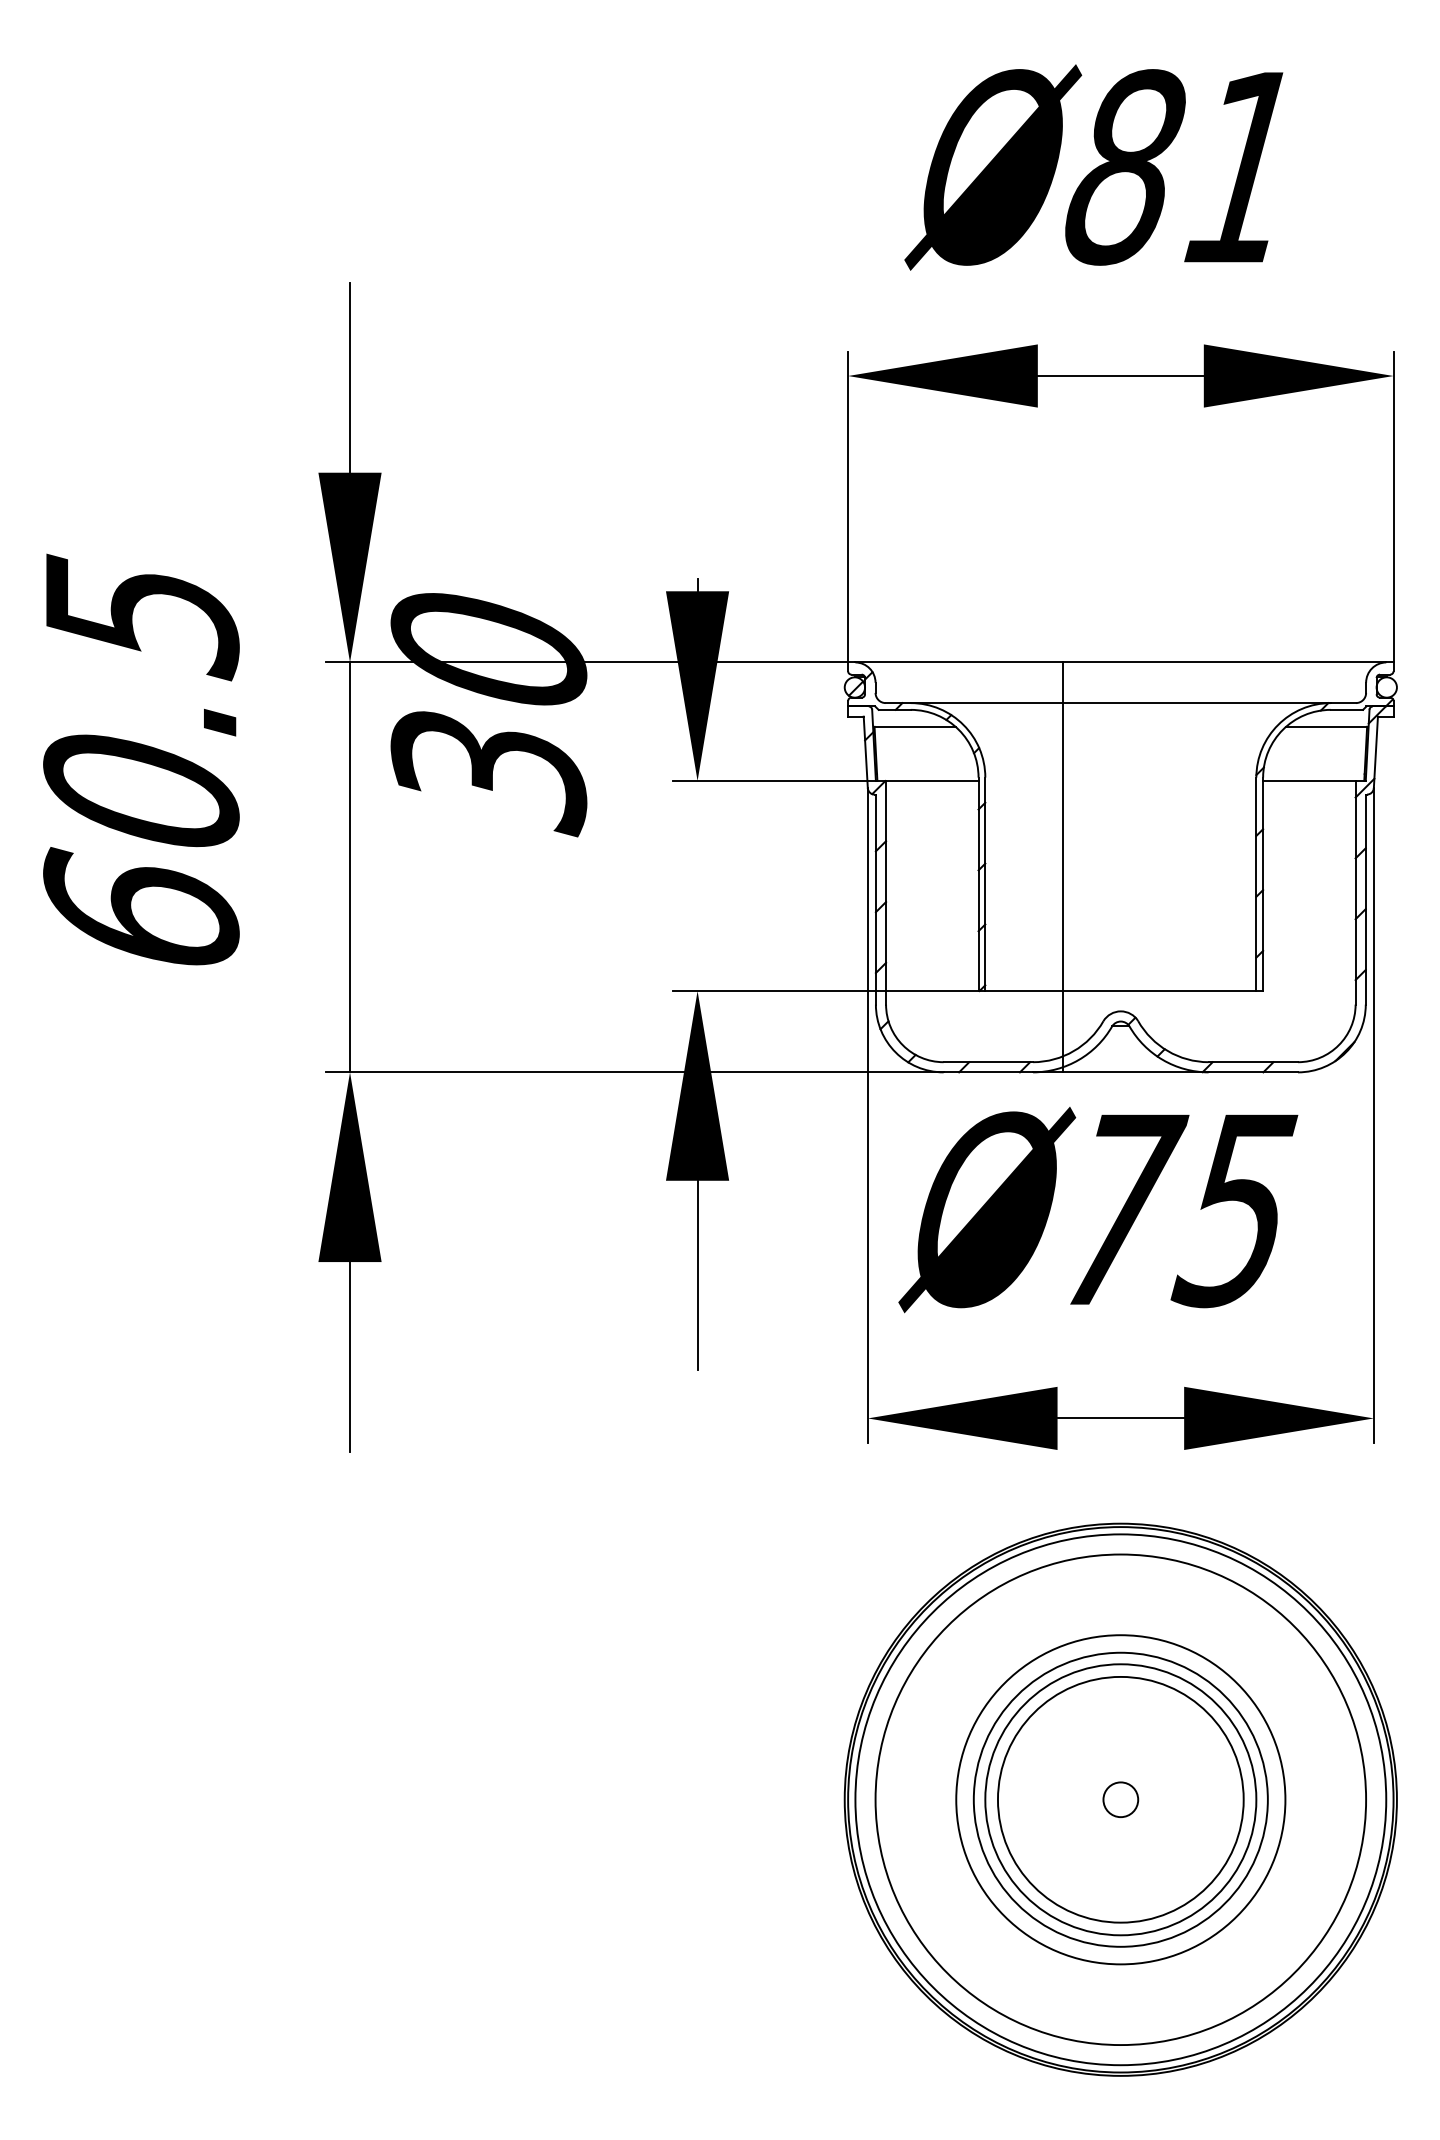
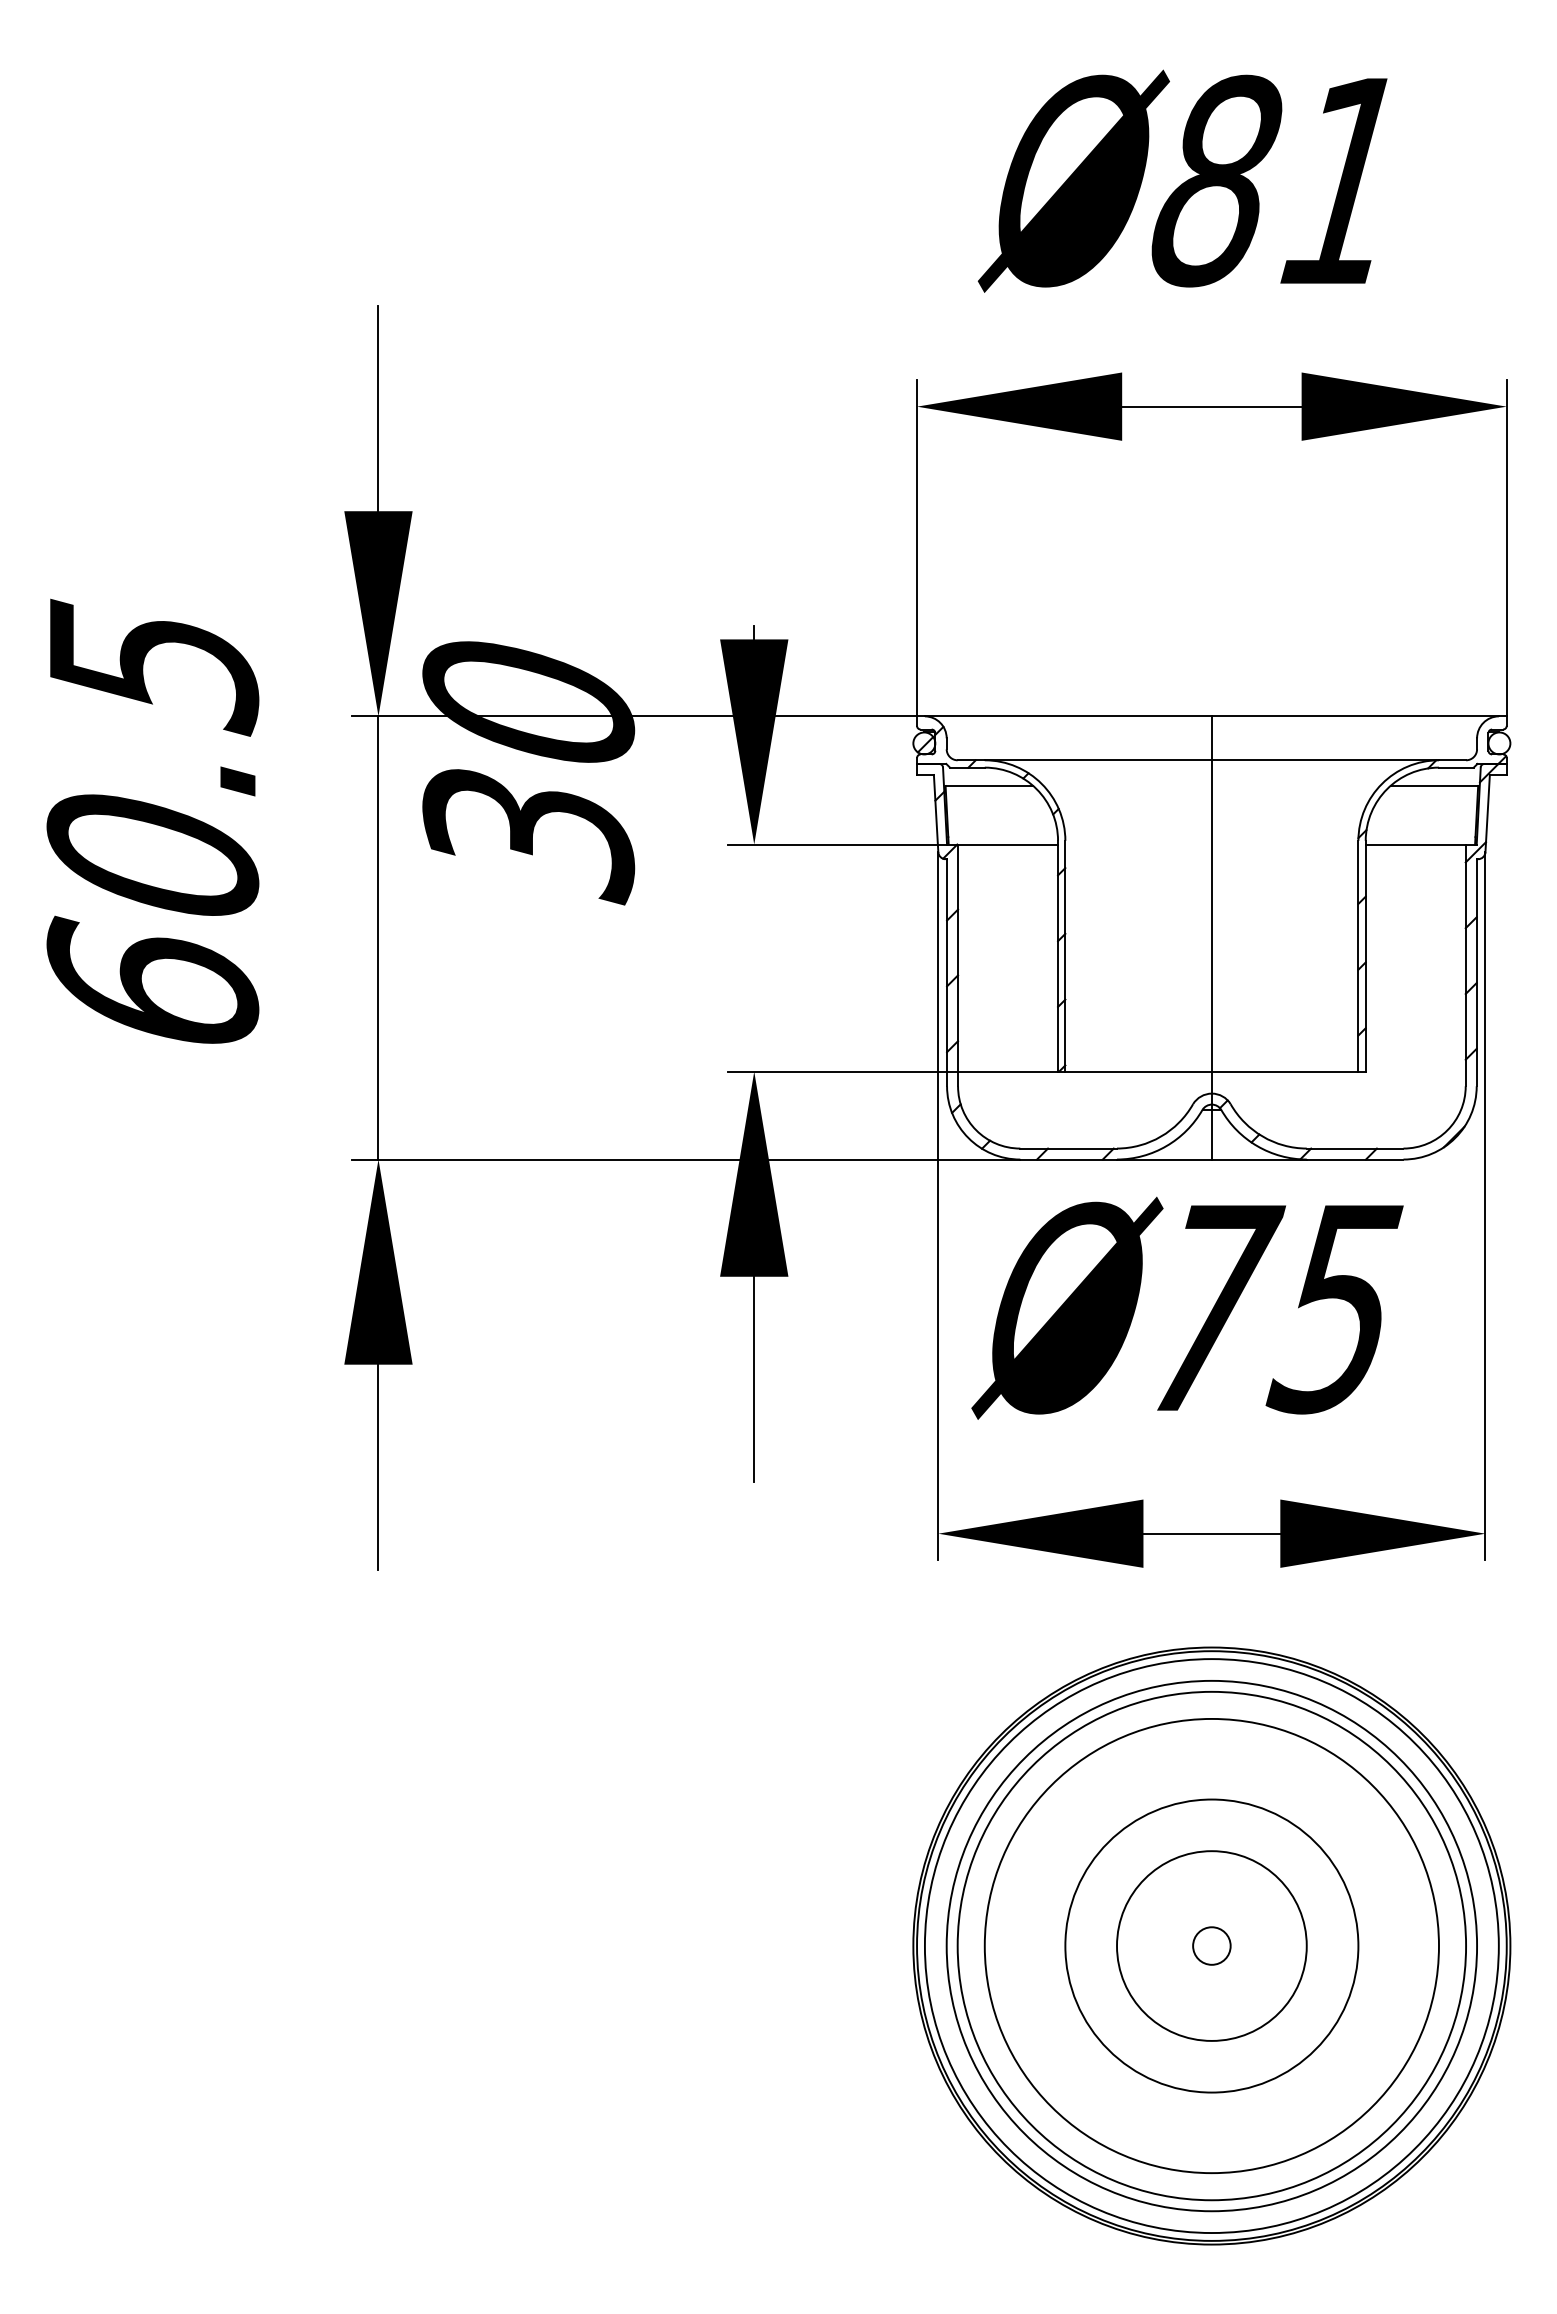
line: (1062, 866) -> (1211, 937), moved
circle: (1120, 1799) -> (1211, 1945), size x0.71
circle: (1120, 1799) -> (1211, 1945), size x1.43
circle: (1120, 1799) -> (1211, 1945), size x1.43

